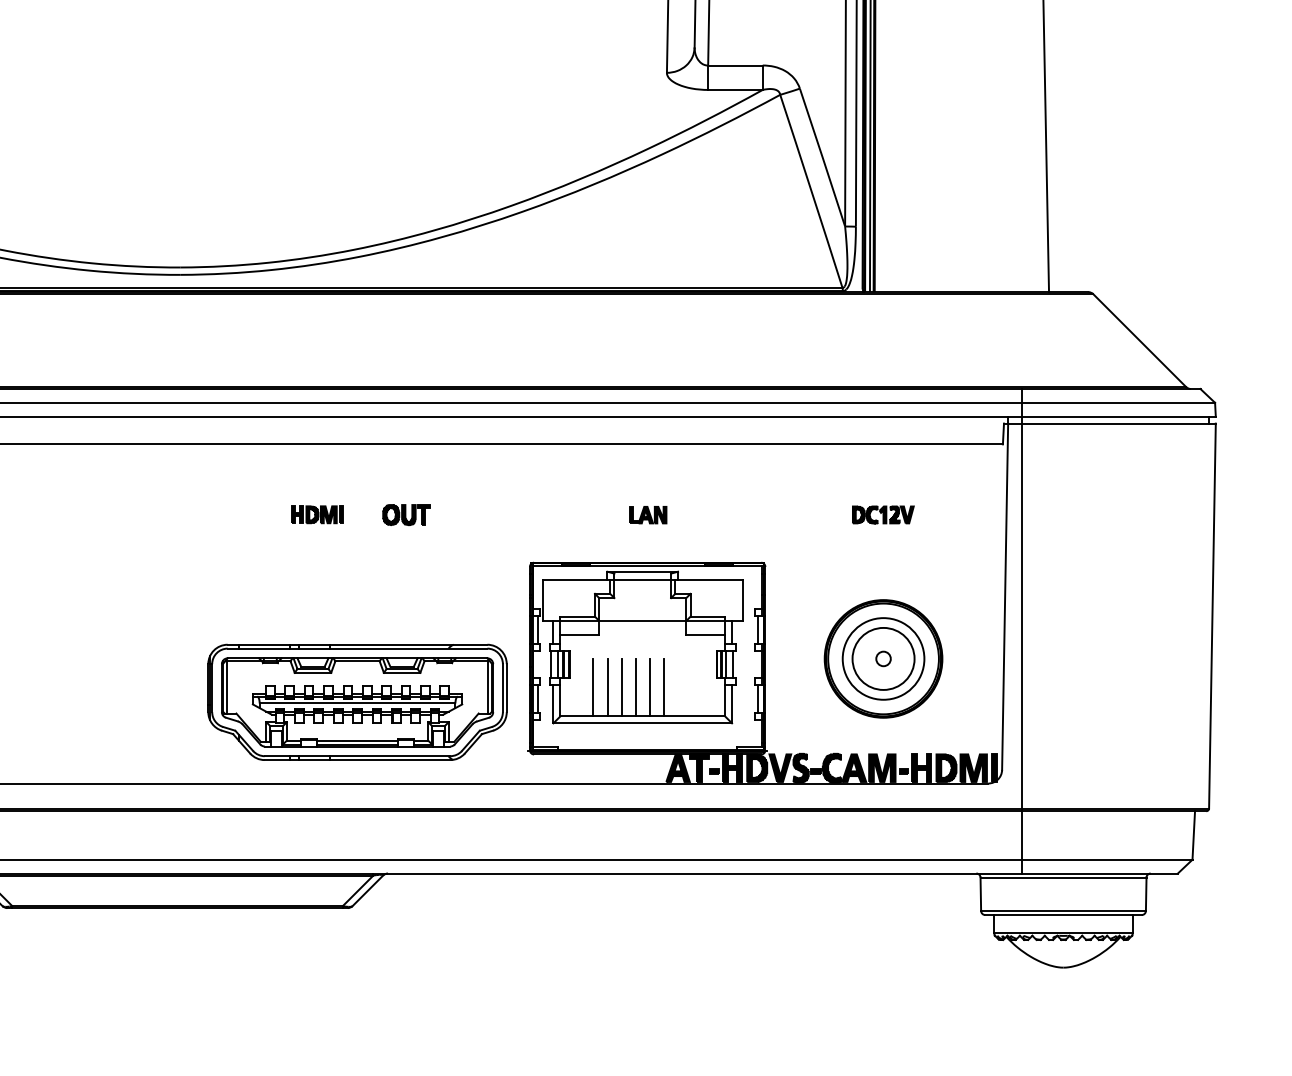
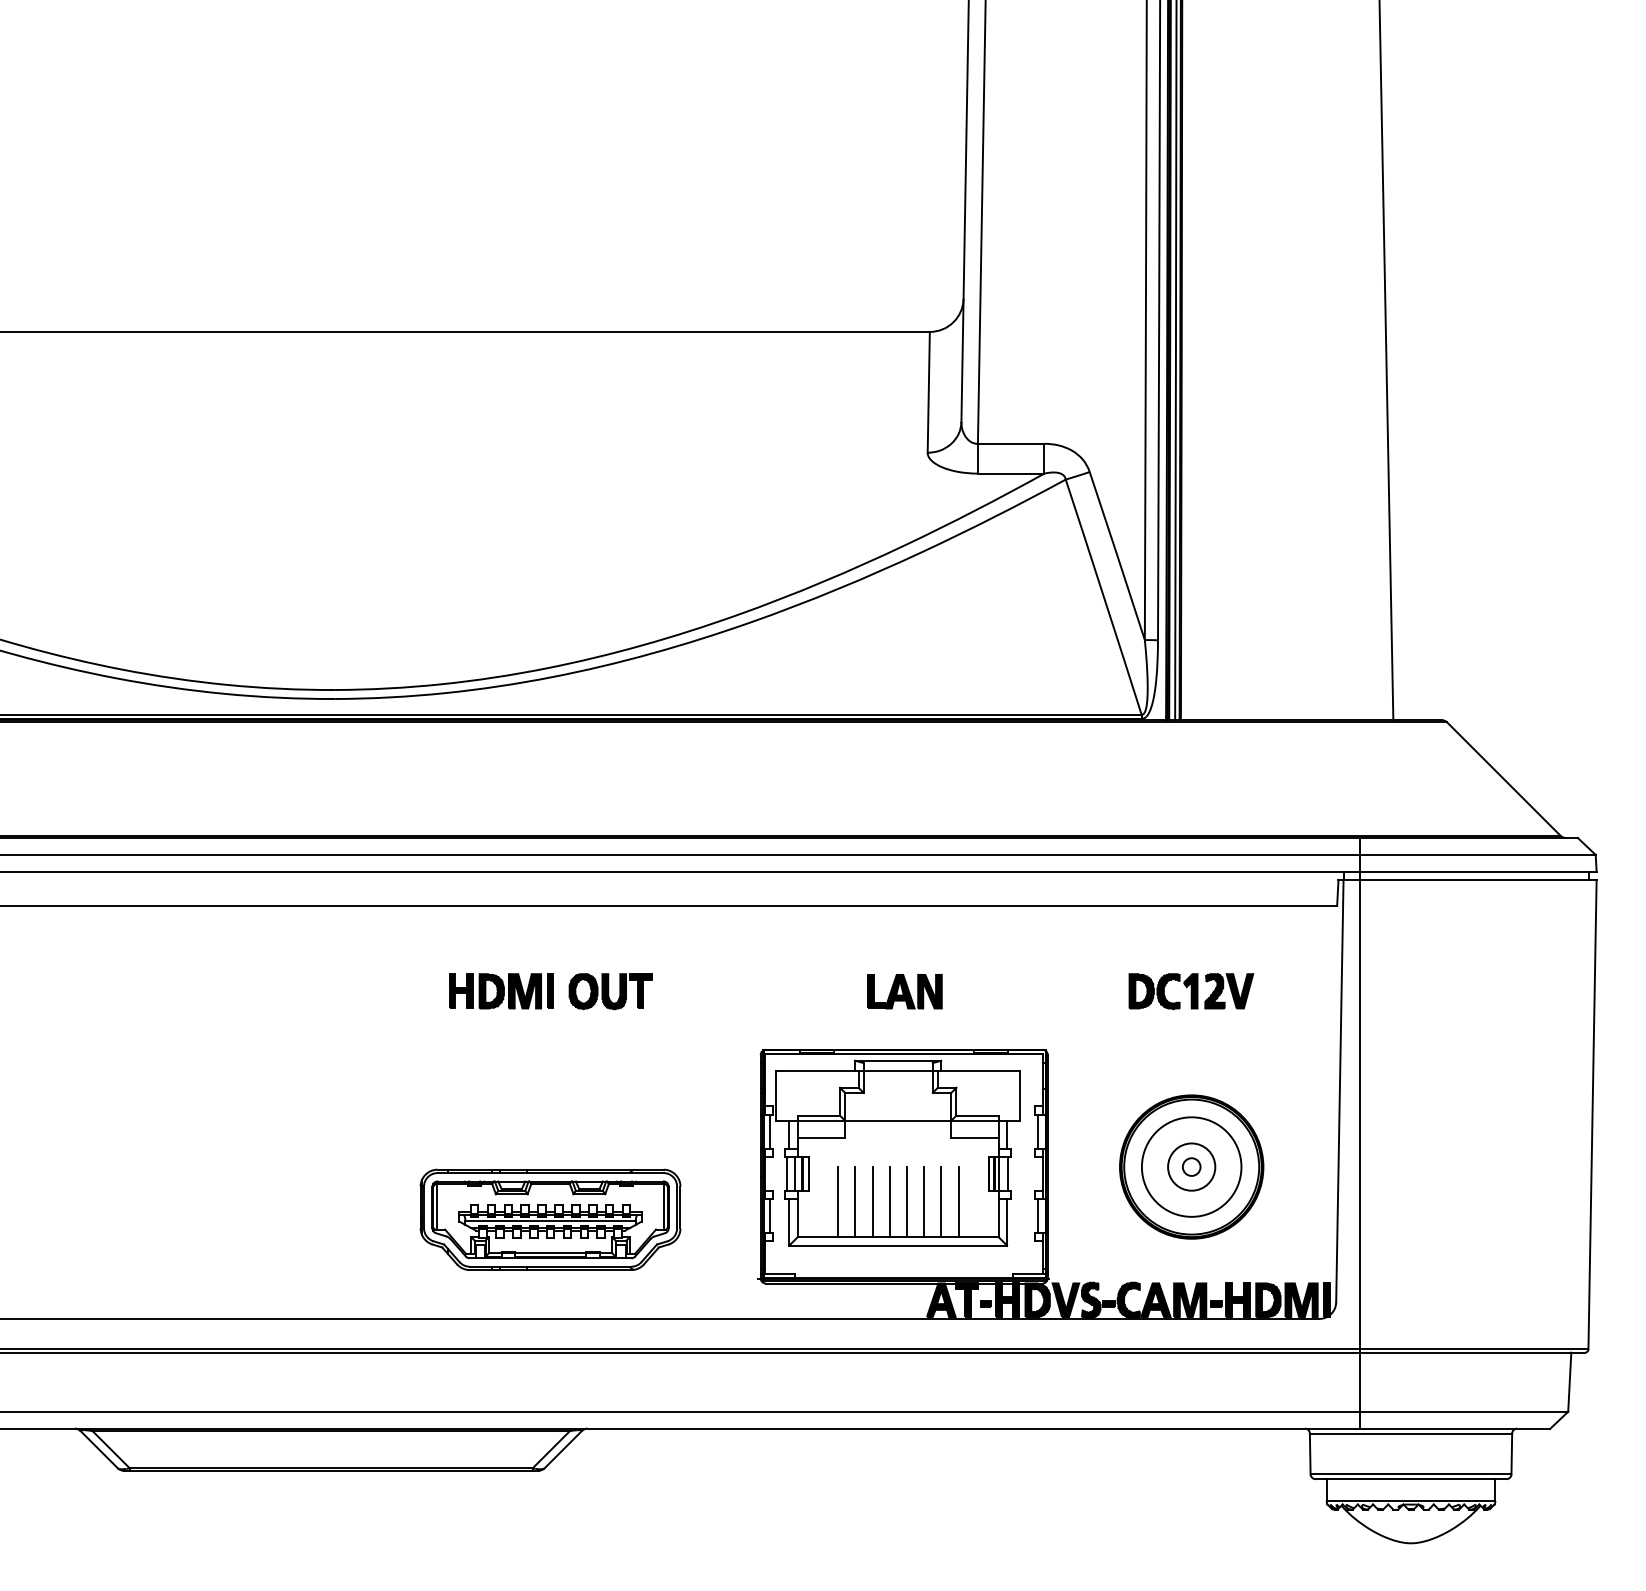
part: (317, 514) -> (501, 991), size x1.67
part: (406, 514) -> (610, 991), size x1.43
part: (647, 514) -> (904, 991), size x1.67
part: (883, 514) -> (1191, 991), size x1.67
circle: (883, 658) -> (1191, 1166), size x0.62
line: (678, 687) -> (941, 1201), added
line: (692, 687) -> (958, 1201), added
part: (357, 701) -> (550, 1219), size x0.71

